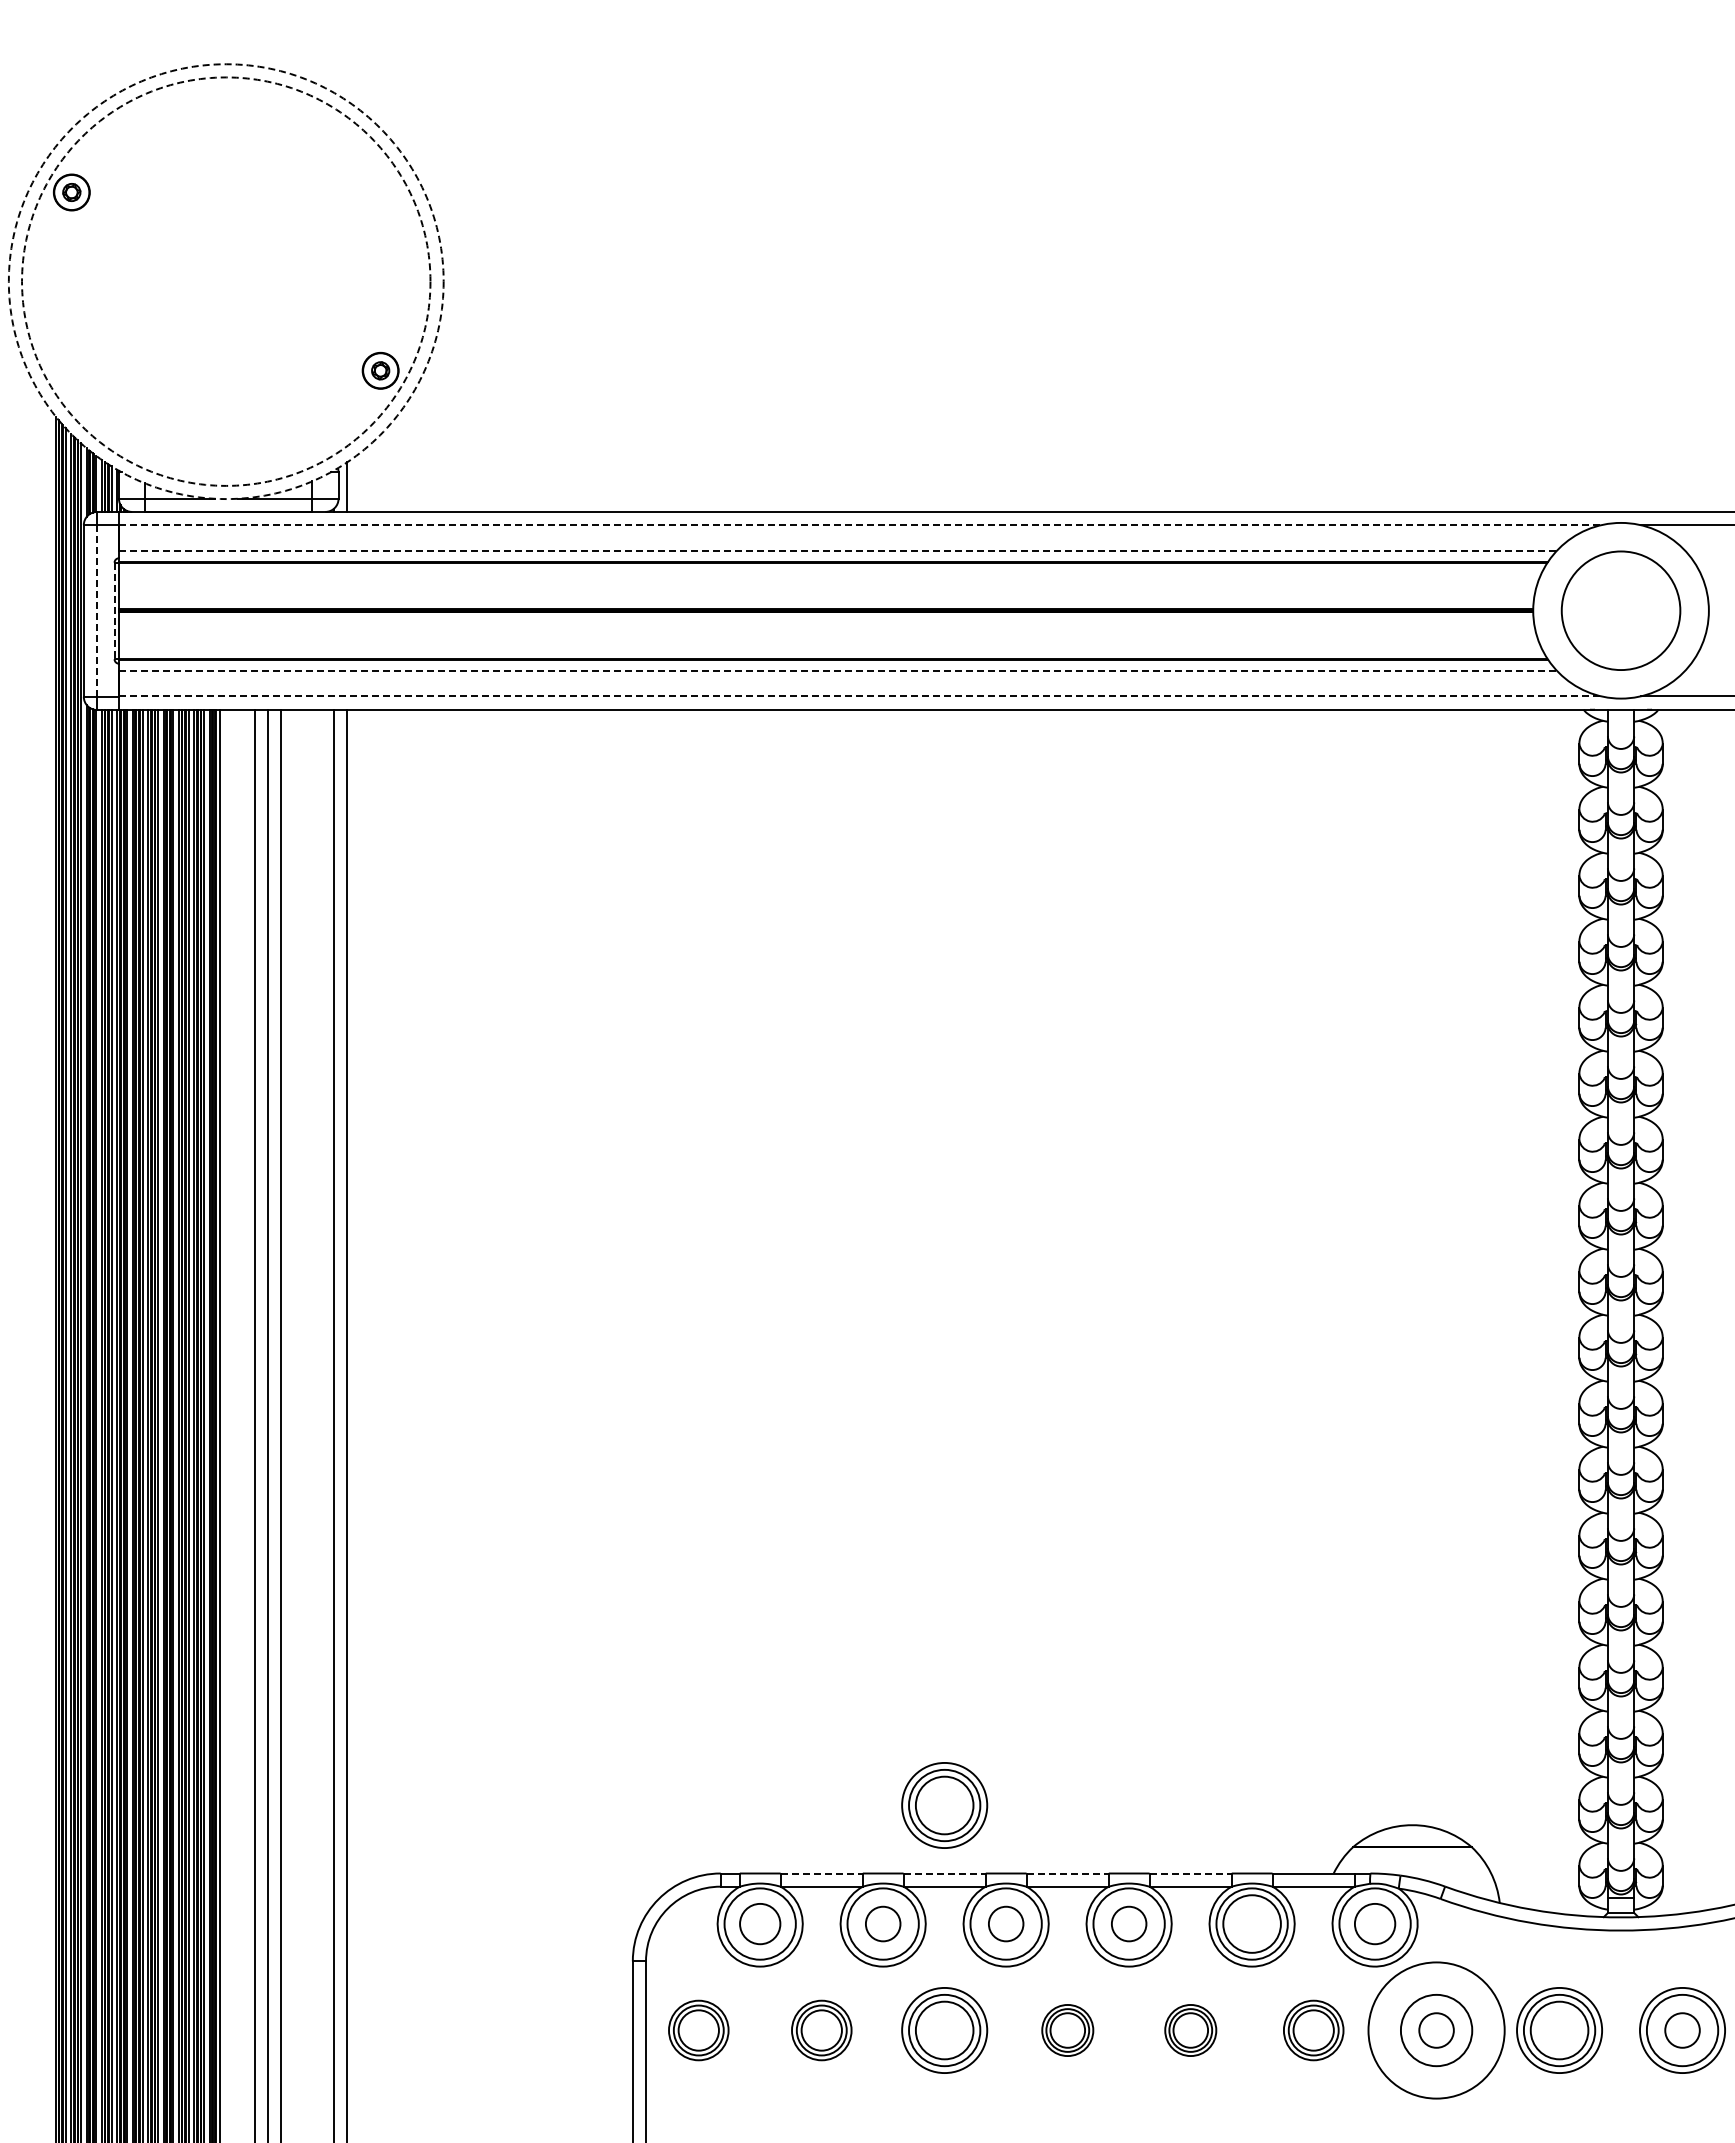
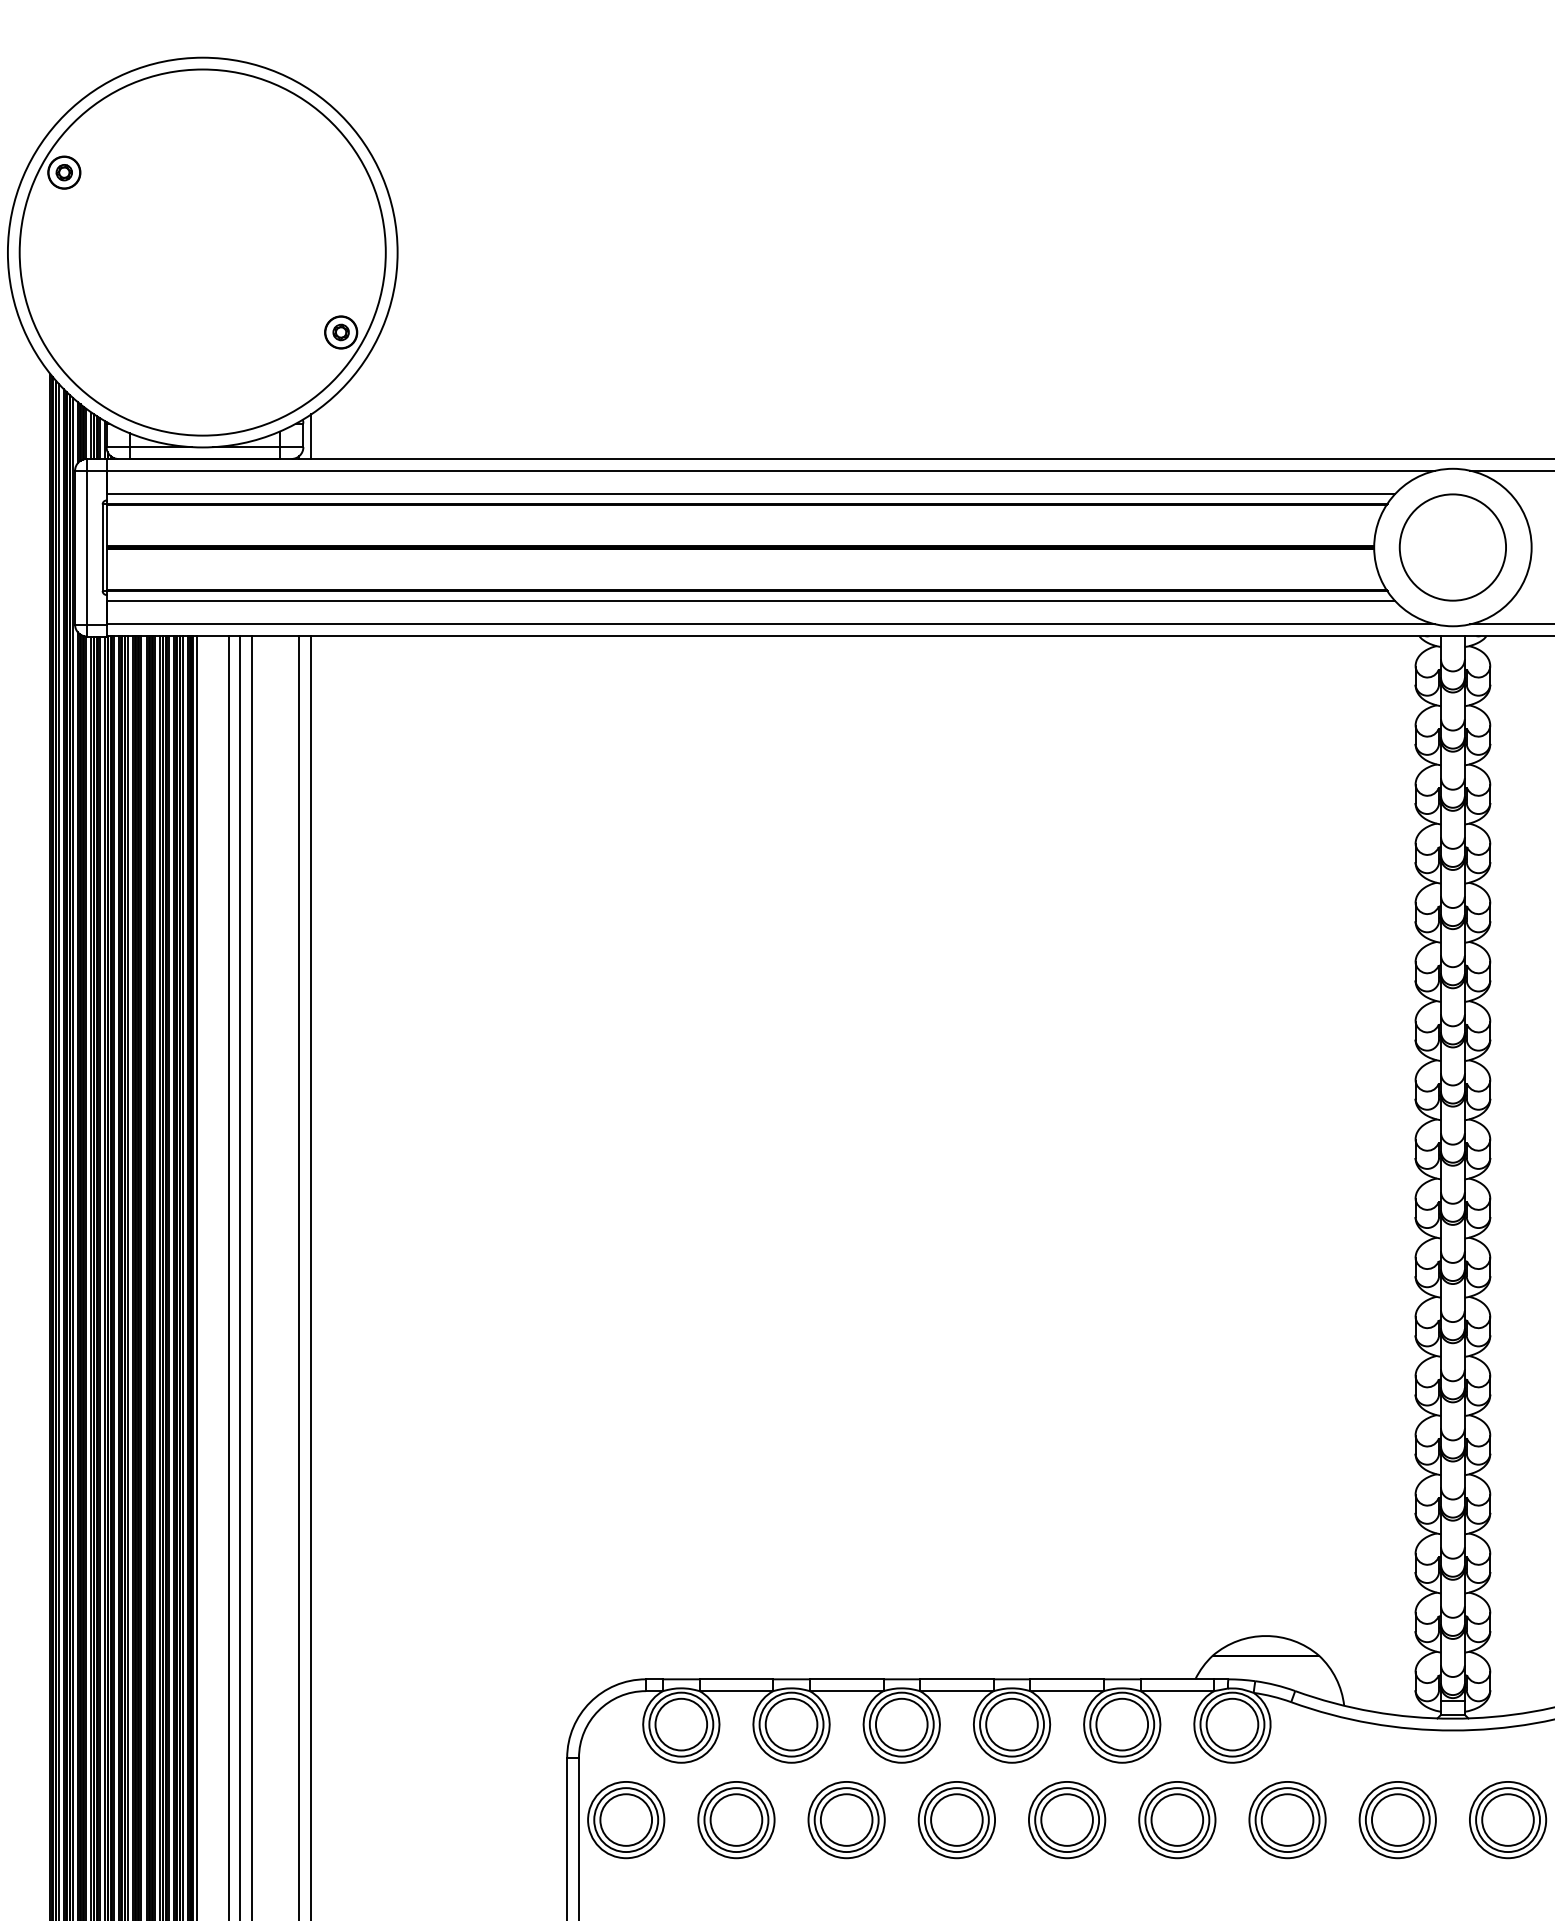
circle: (225, 281) -> (202, 252), dashed -> solid
circle: (226, 281) -> (202, 252), dashed -> solid
line: (860, 525) -> (771, 471), dashed -> solid
line: (837, 551) -> (750, 494), dashed -> solid
line: (97, 610) -> (87, 547), dashed -> solid
line: (114, 611) -> (102, 548), dashed -> solid
line: (837, 670) -> (750, 601), dashed -> solid
line: (860, 696) -> (771, 624), dashed -> solid
part: (944, 1805) -> (846, 1618), removed
line: (822, 1873) -> (737, 1679), dashed -> solid
line: (945, 1873) -> (847, 1679), dashed -> solid
line: (1068, 1873) -> (957, 1679), dashed -> solid
line: (1191, 1873) -> (1067, 1679), dashed -> solid
circle: (760, 1923) -> (681, 1724), size x1.43
circle: (883, 1923) -> (791, 1724), size x1.67
circle: (1005, 1923) -> (901, 1724), size x1.67
circle: (1128, 1923) -> (1011, 1724), size x1.67
circle: (1374, 1923) -> (1231, 1724), size x1.43
part: (698, 2030) -> (626, 1820), size x1.43
part: (821, 2030) -> (736, 1820), size x1.43
part: (1067, 2030) -> (956, 1820), size x1.67
part: (1190, 2030) -> (1067, 1820), size x1.67
part: (1313, 2030) -> (1177, 1820), size x1.43
circle: (1436, 2030) -> (1287, 1820), size x0.62
circle: (1436, 2030) -> (1287, 1820), size x1.67
circle: (1682, 2030) -> (1507, 1820), size x1.67

